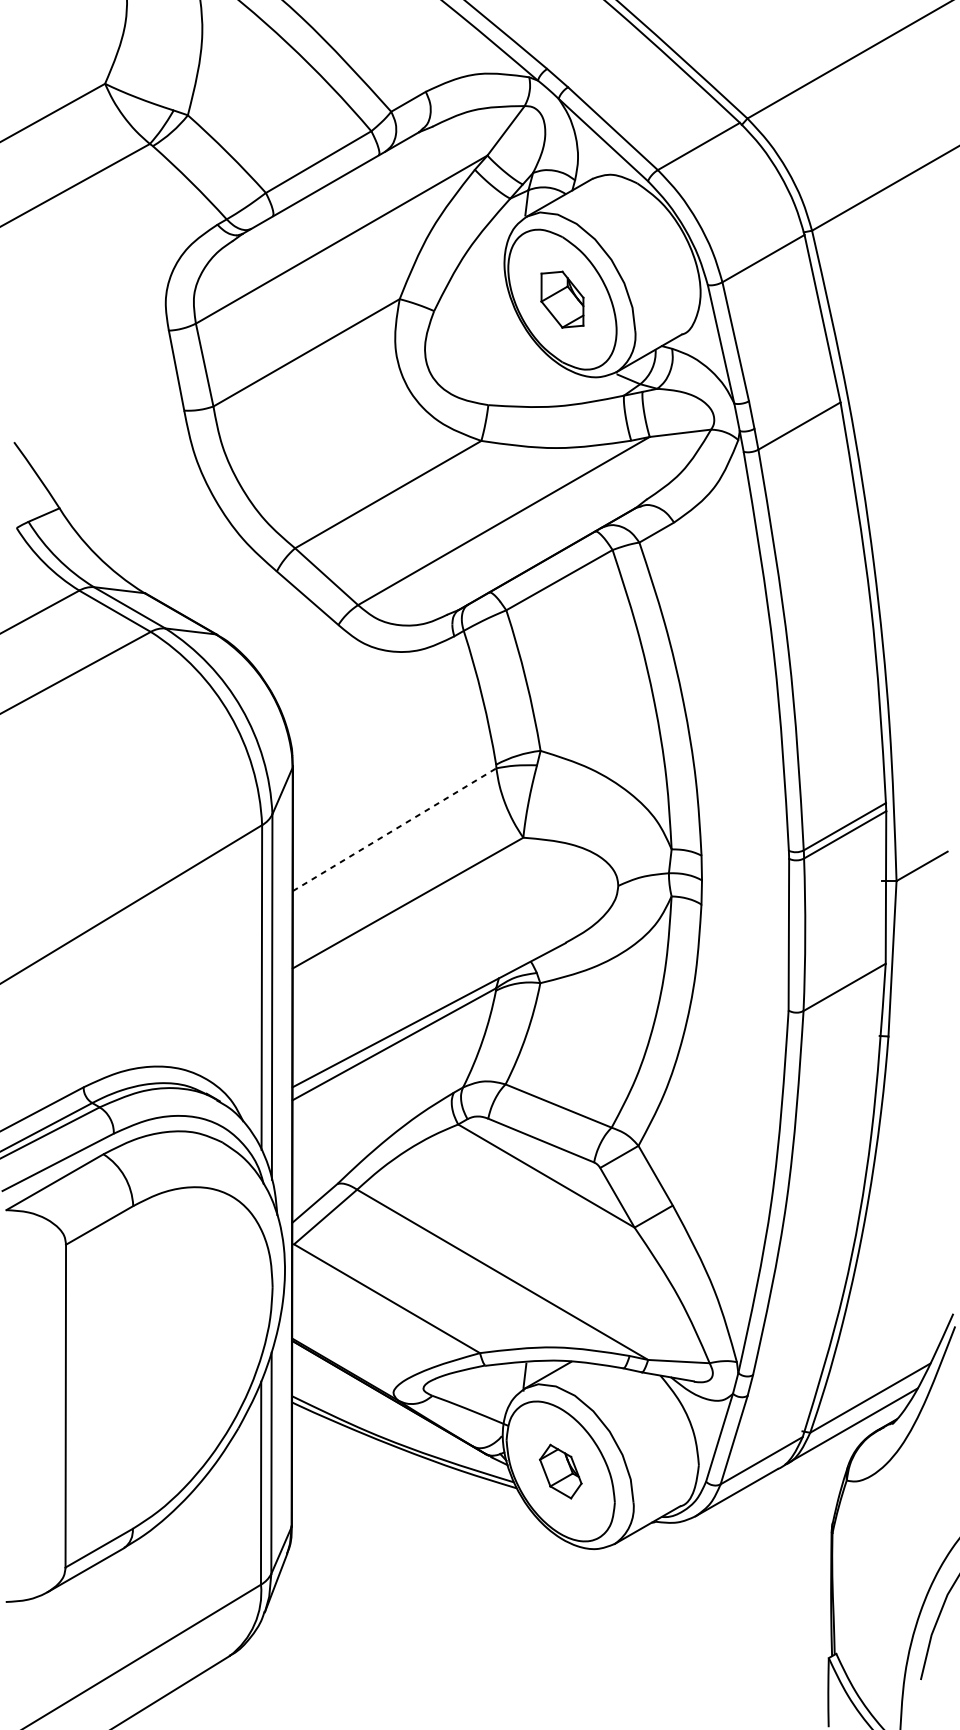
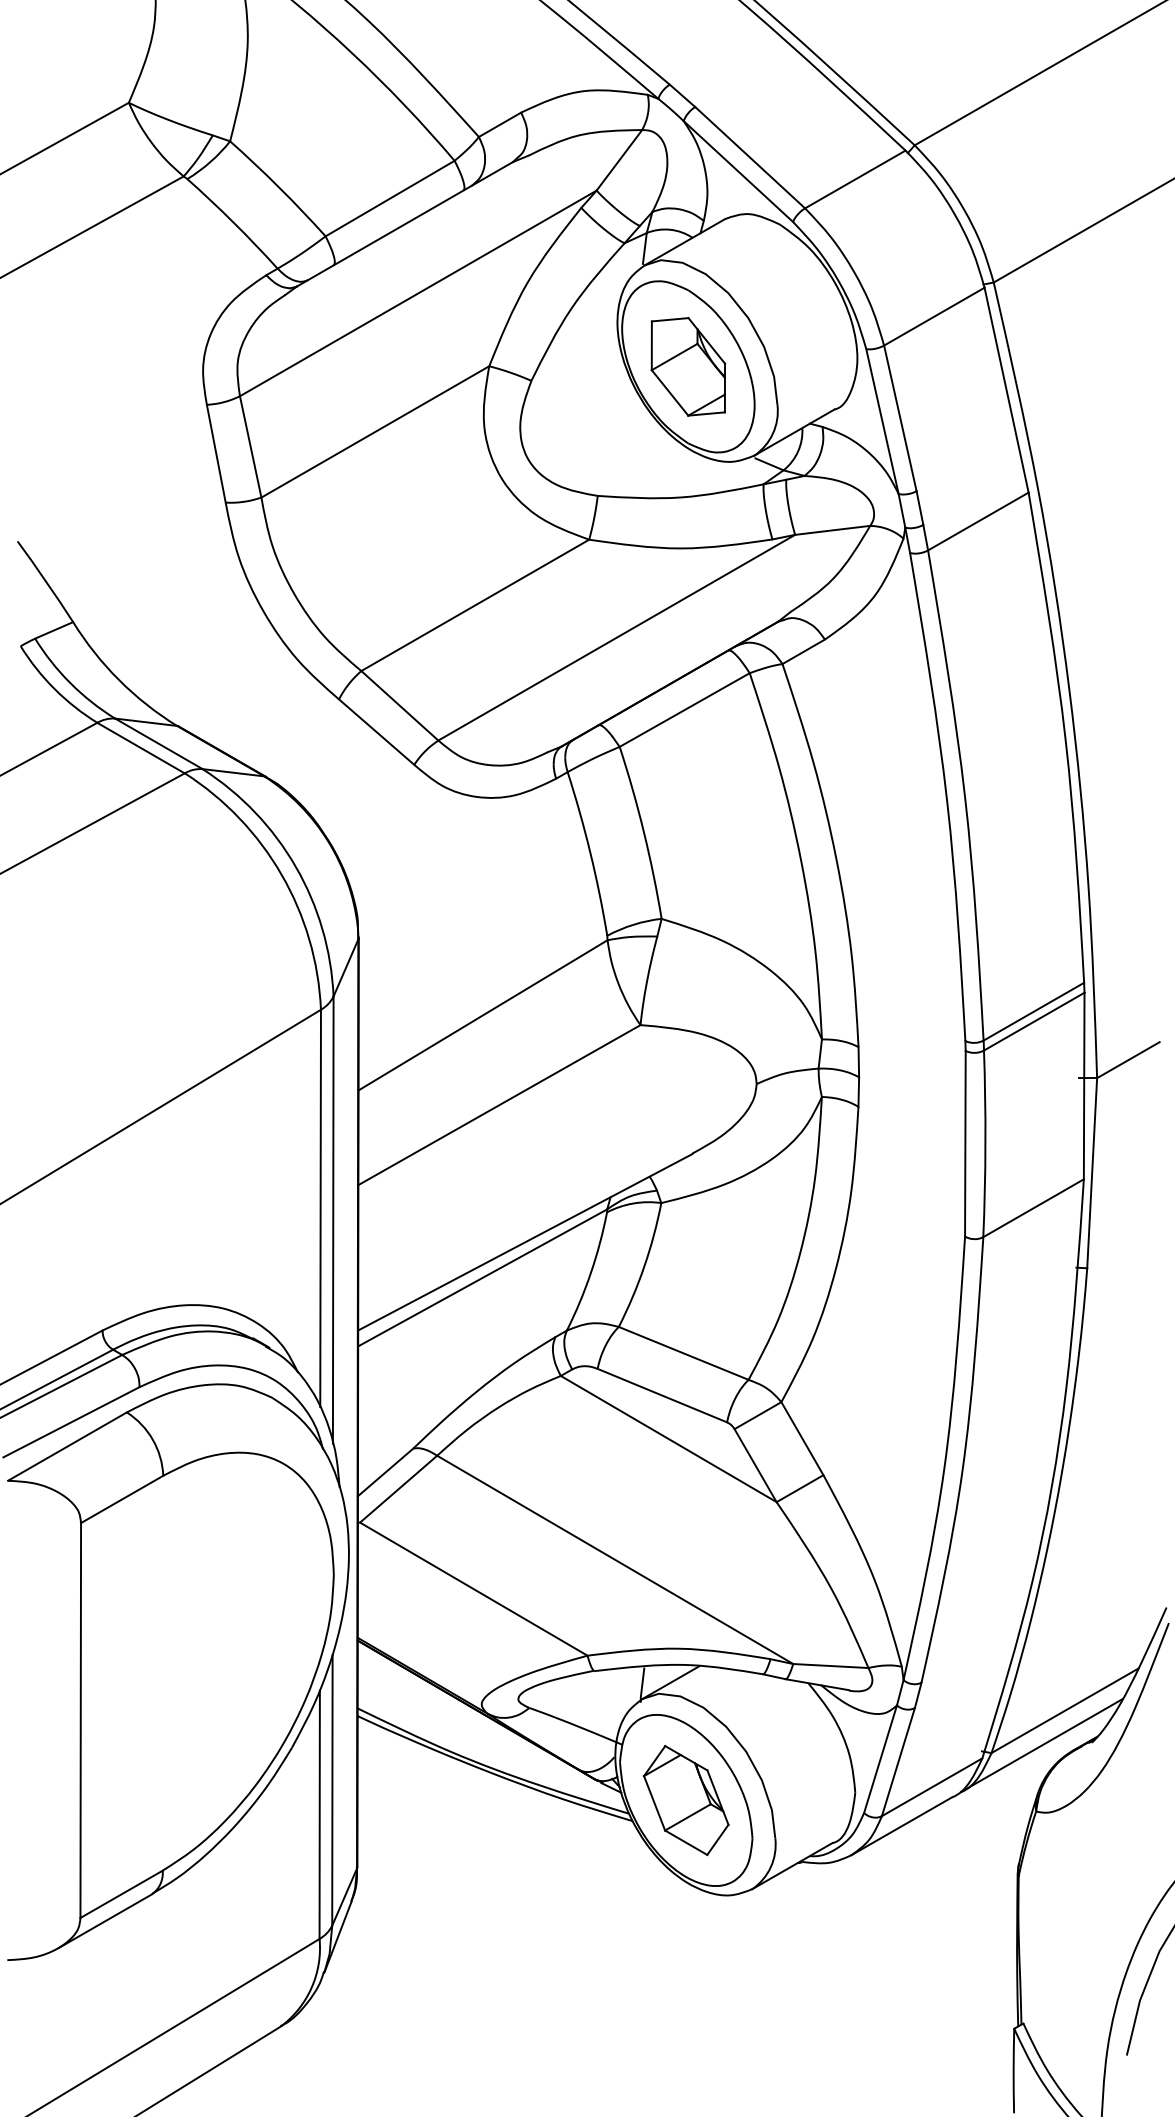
part: (562, 299) -> (688, 366), size x1.43
line: (394, 829) -> (483, 1015), dashed -> solid
part: (560, 1471) -> (686, 1800), size x1.67

